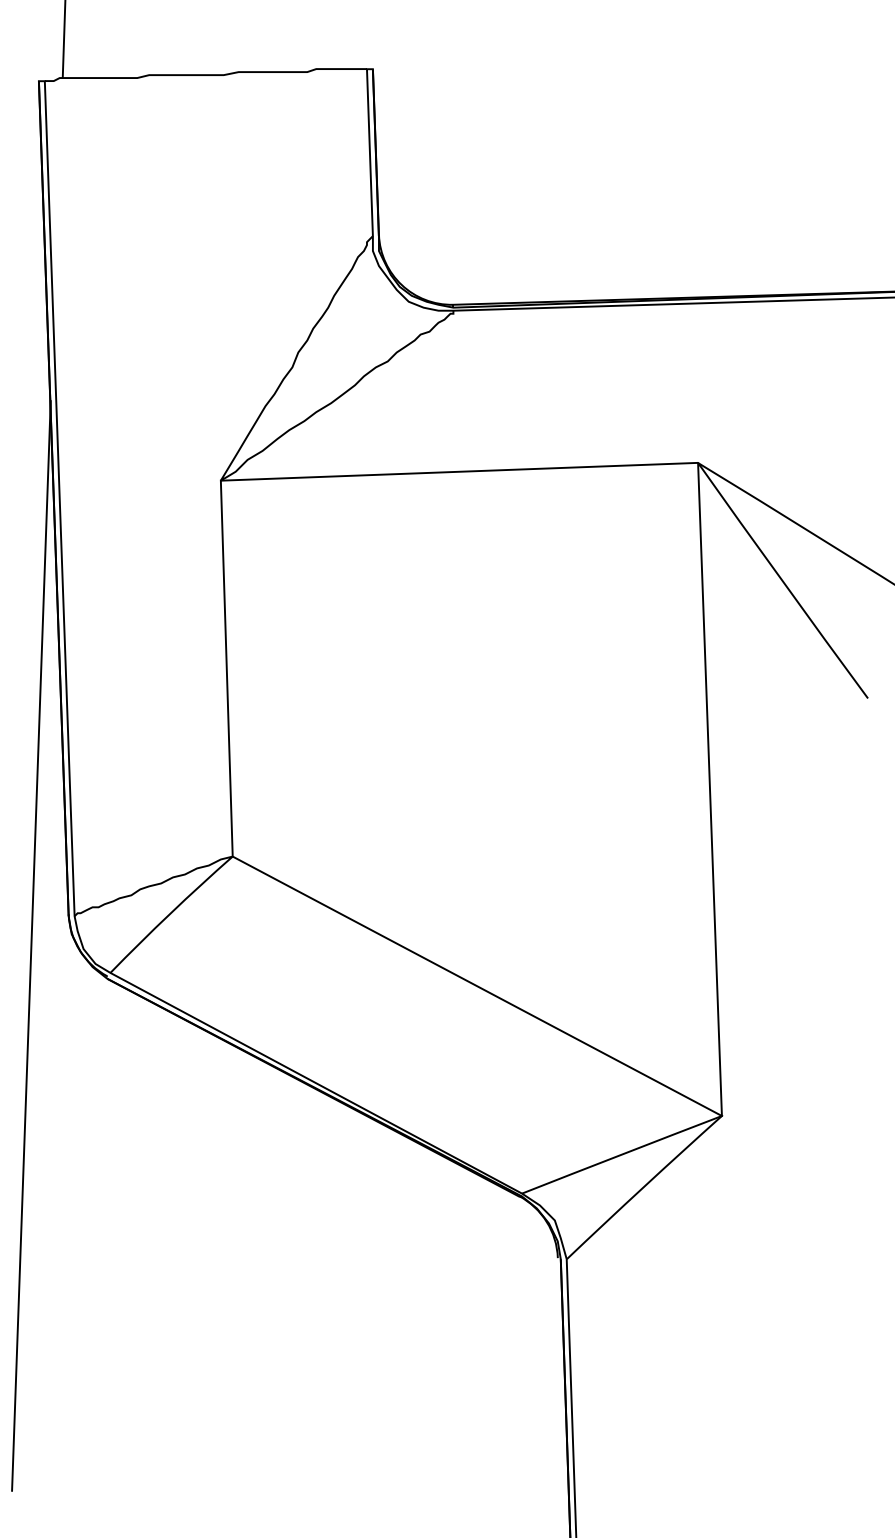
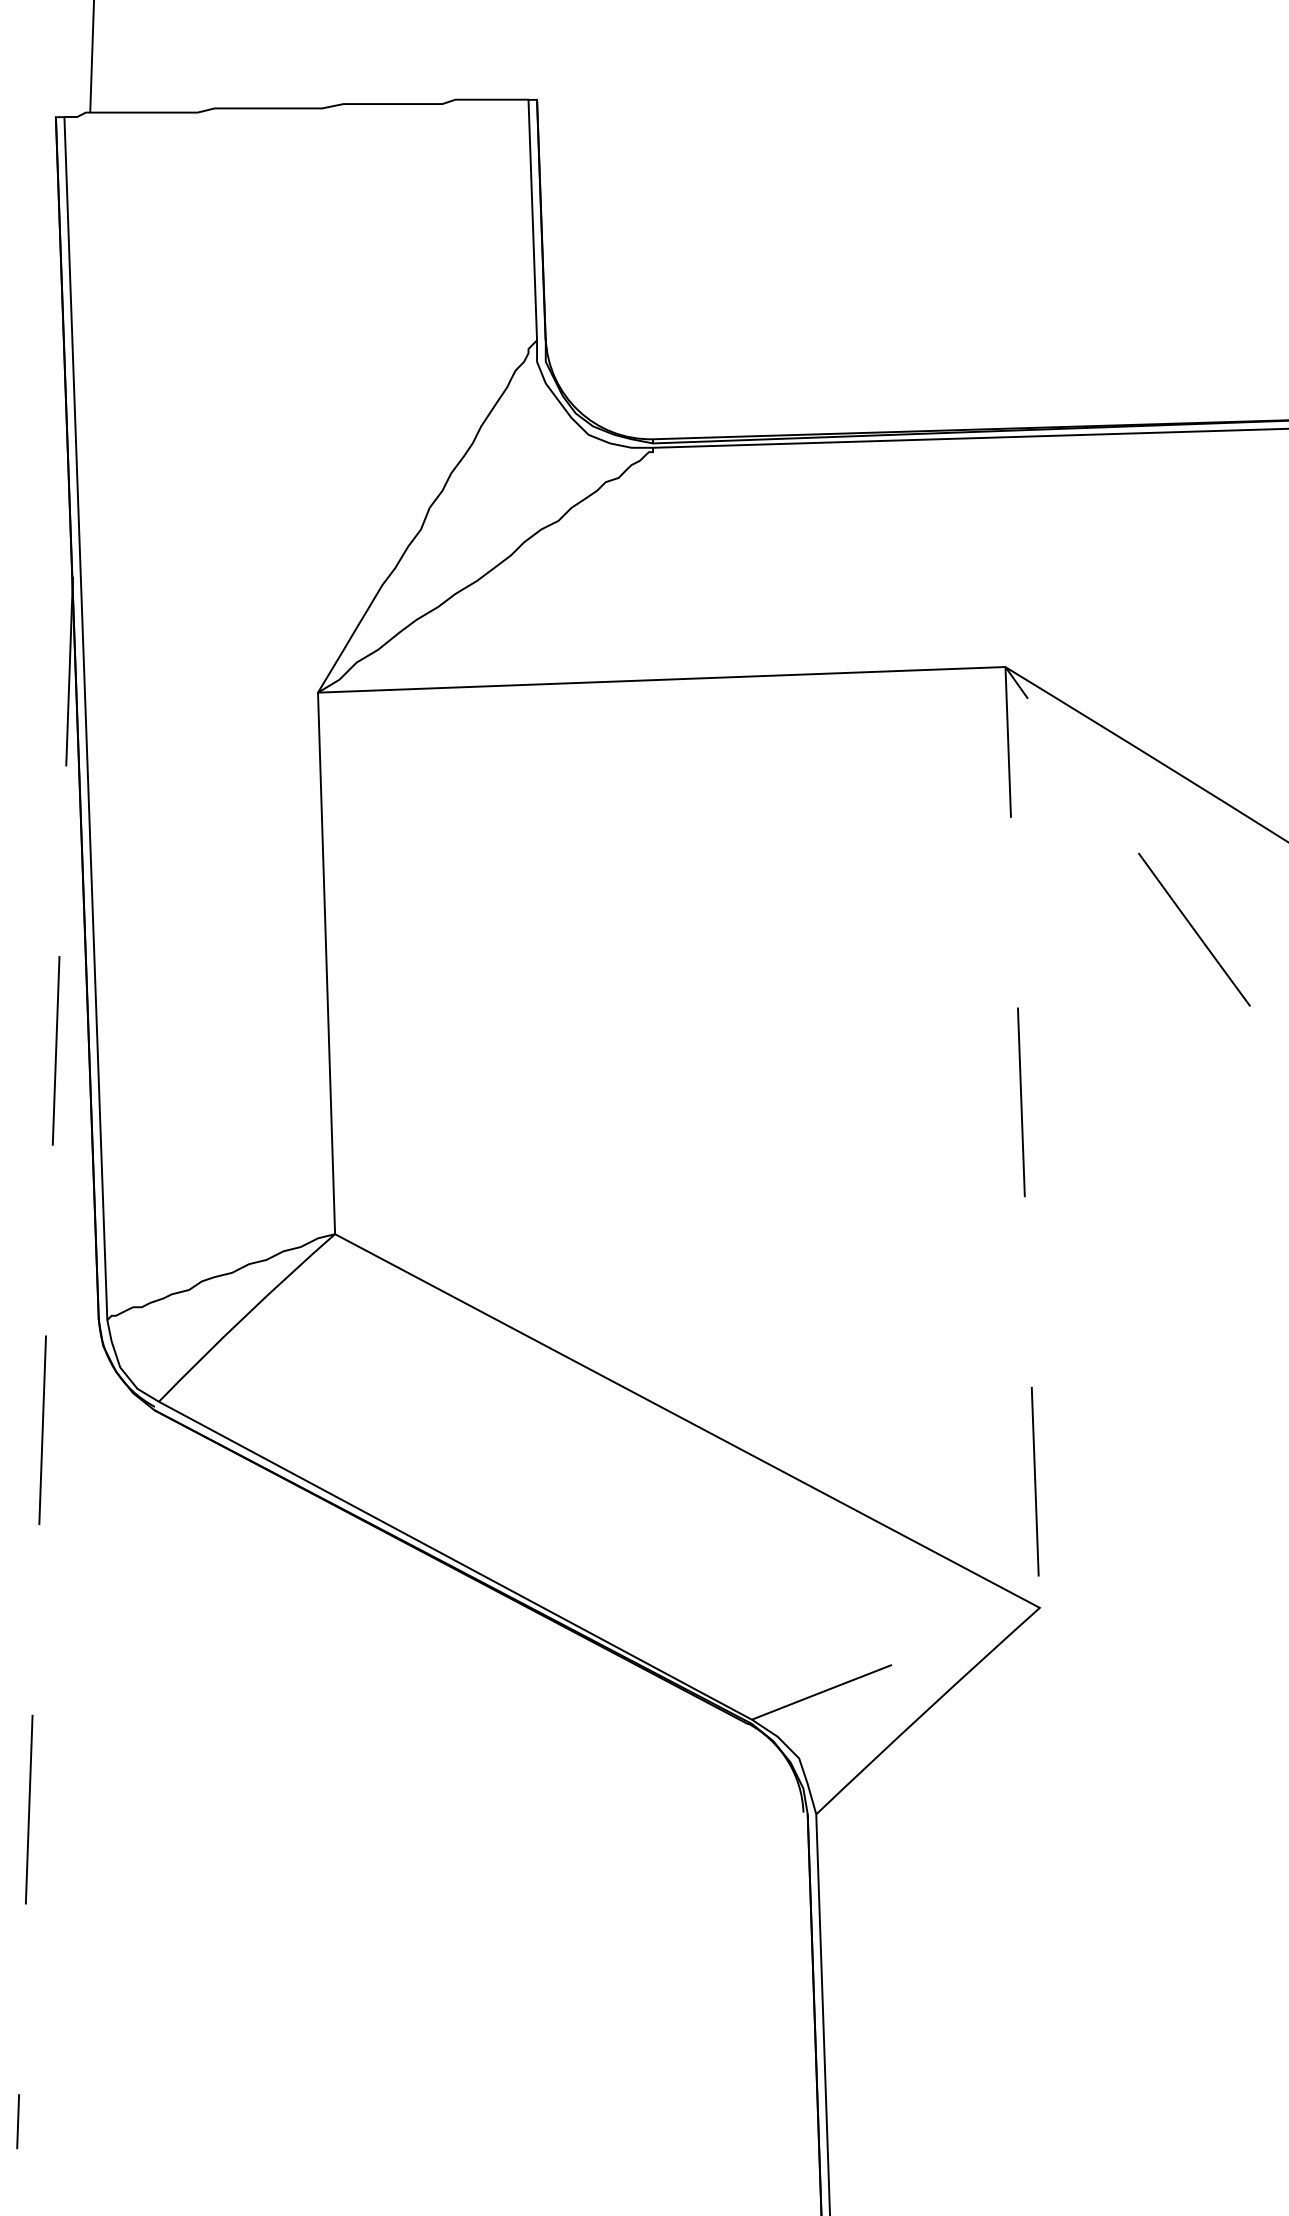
line: (708, 751) -> (1020, 1082), solid -> dashed
line: (31, 946) -> (45, 1363), solid -> dashed

